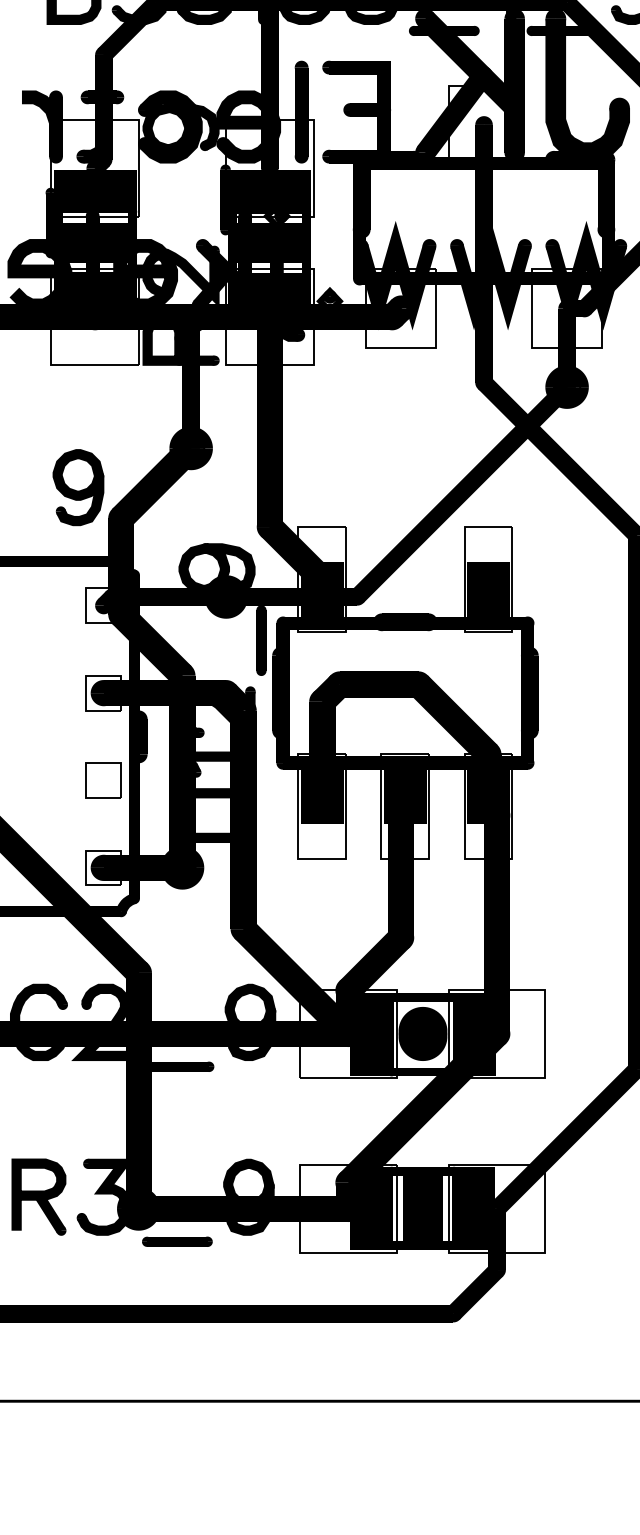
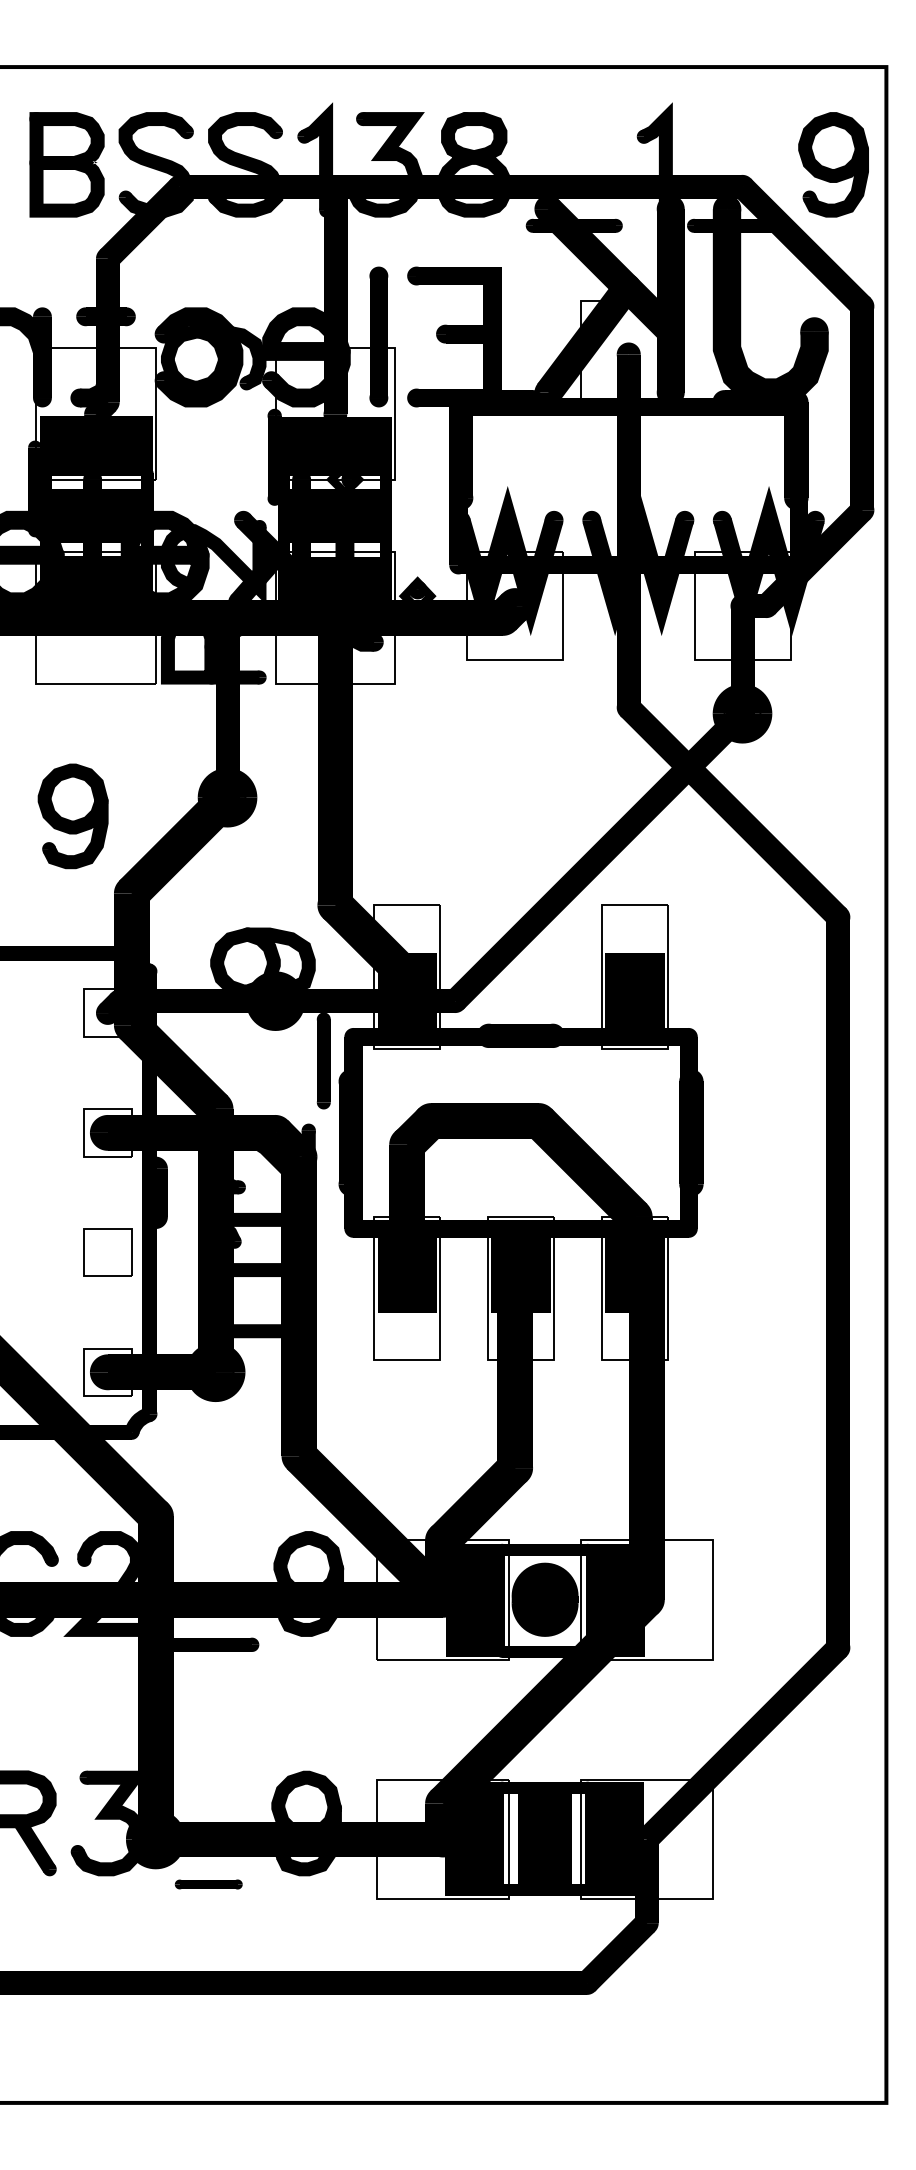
part: (77, 487) -> (72, 816), moved
part: (177, 1241) -> (208, 1884), size x0.7

